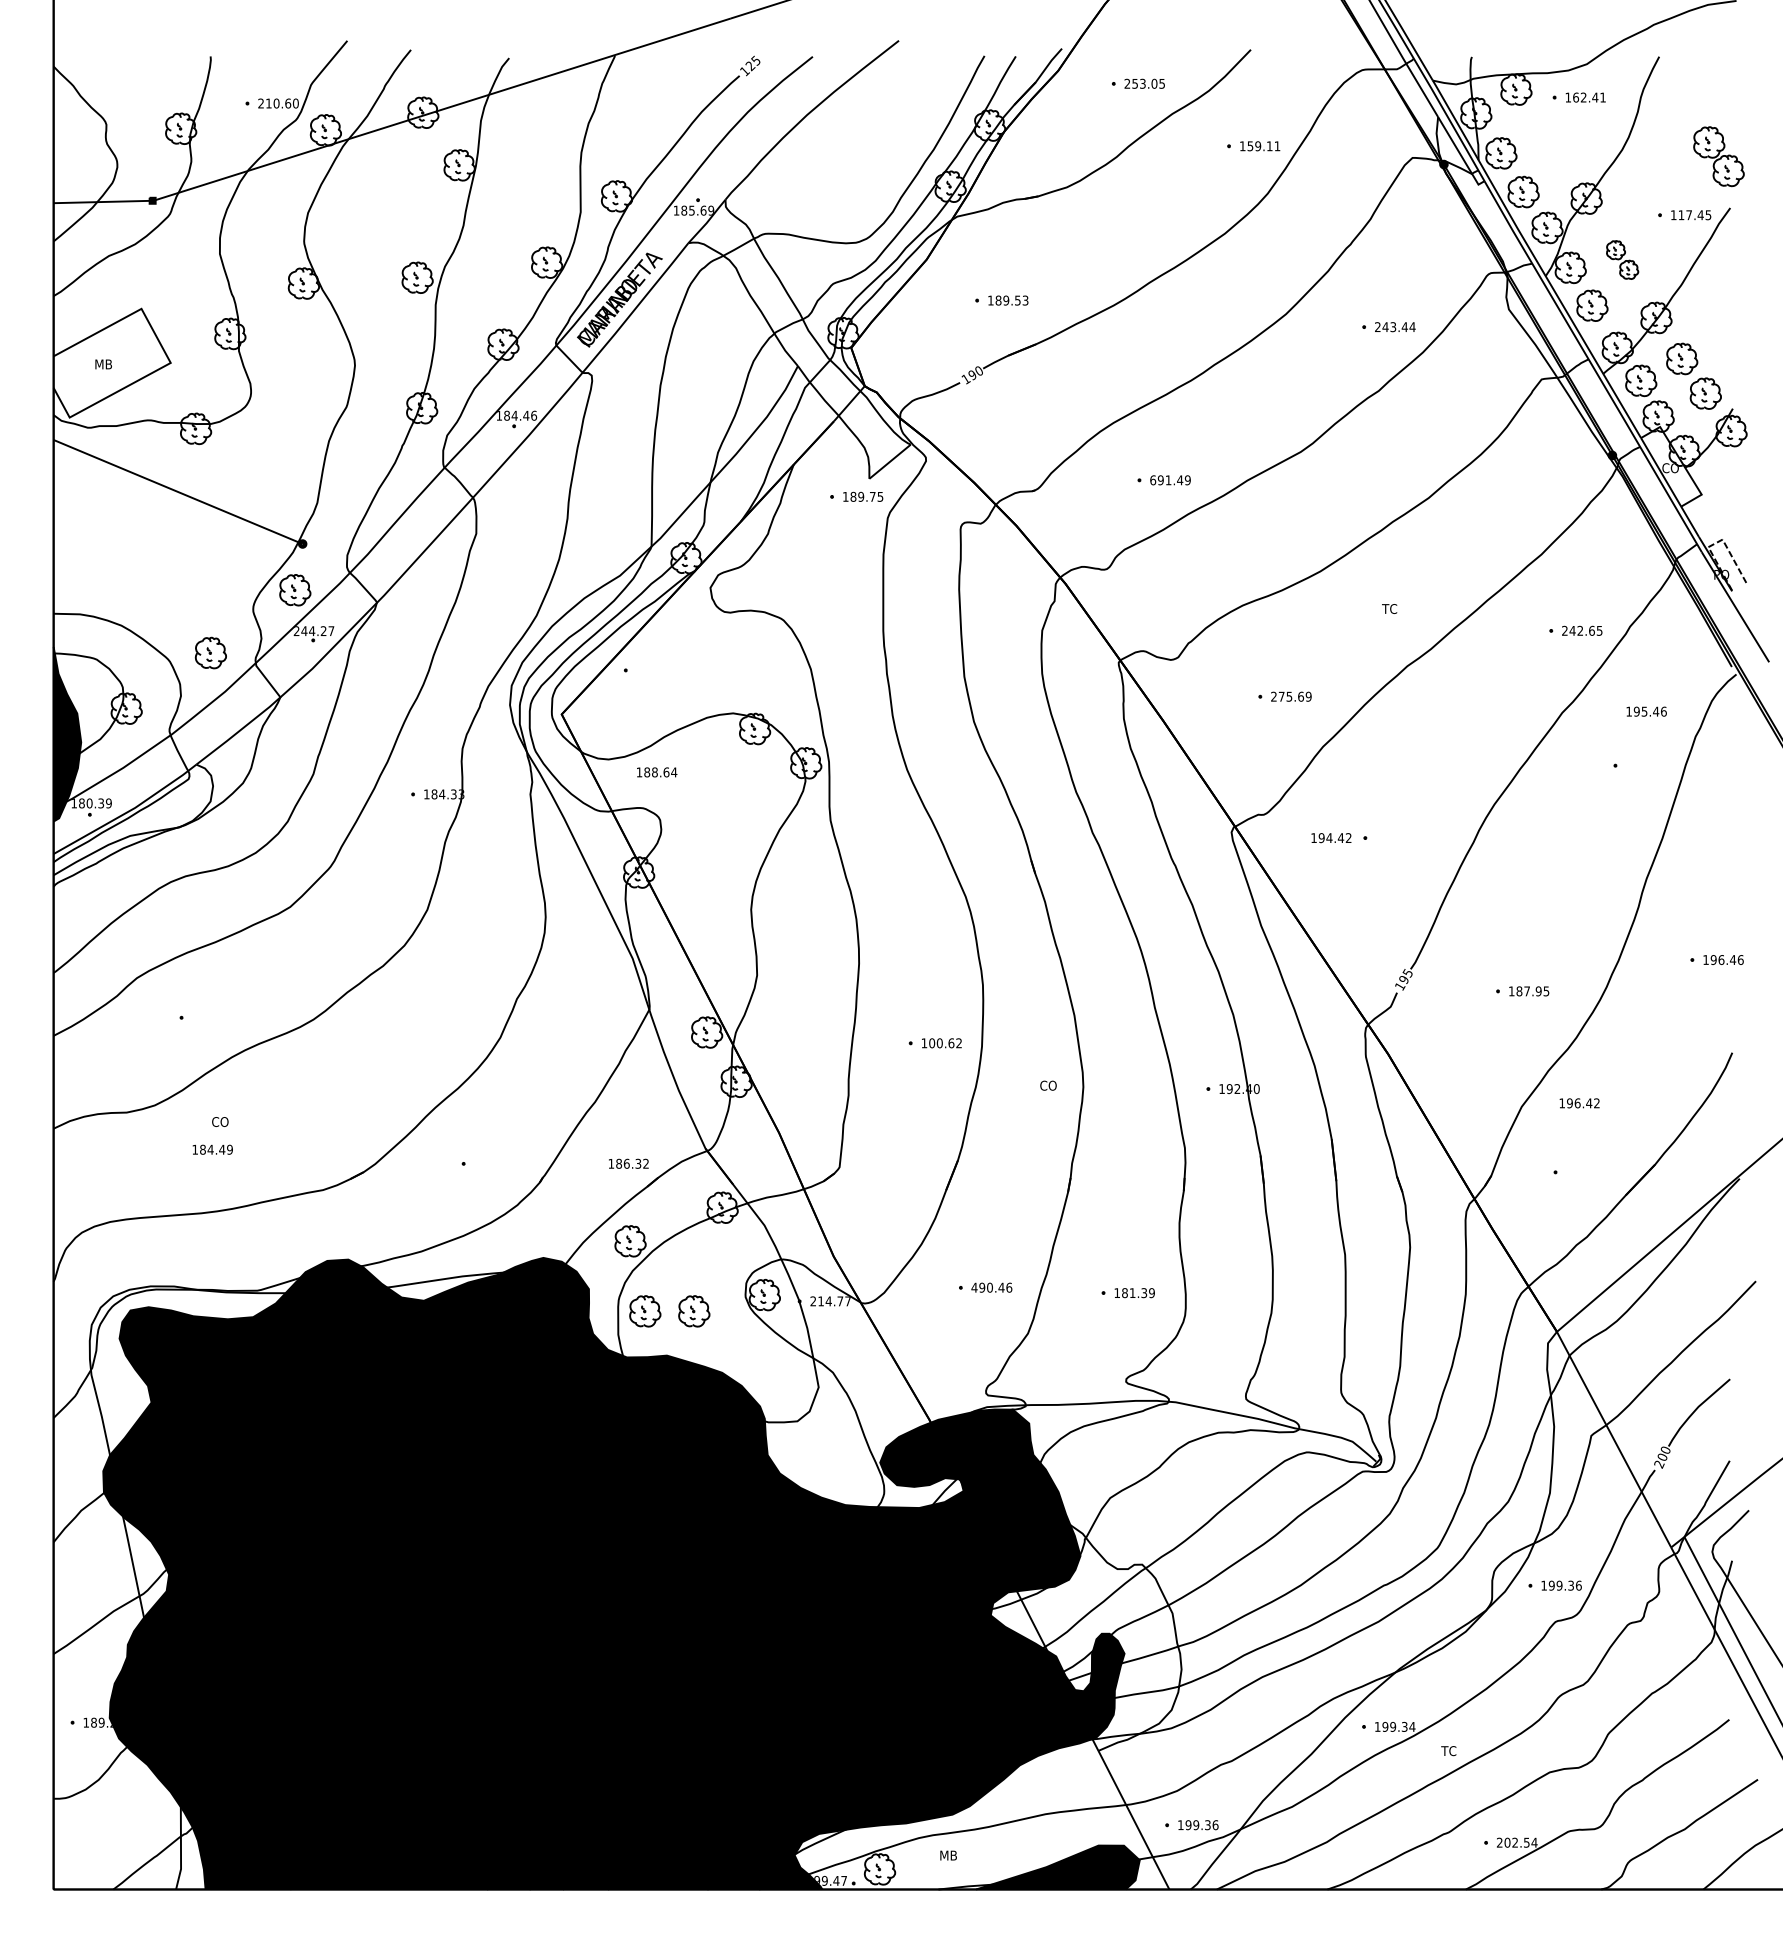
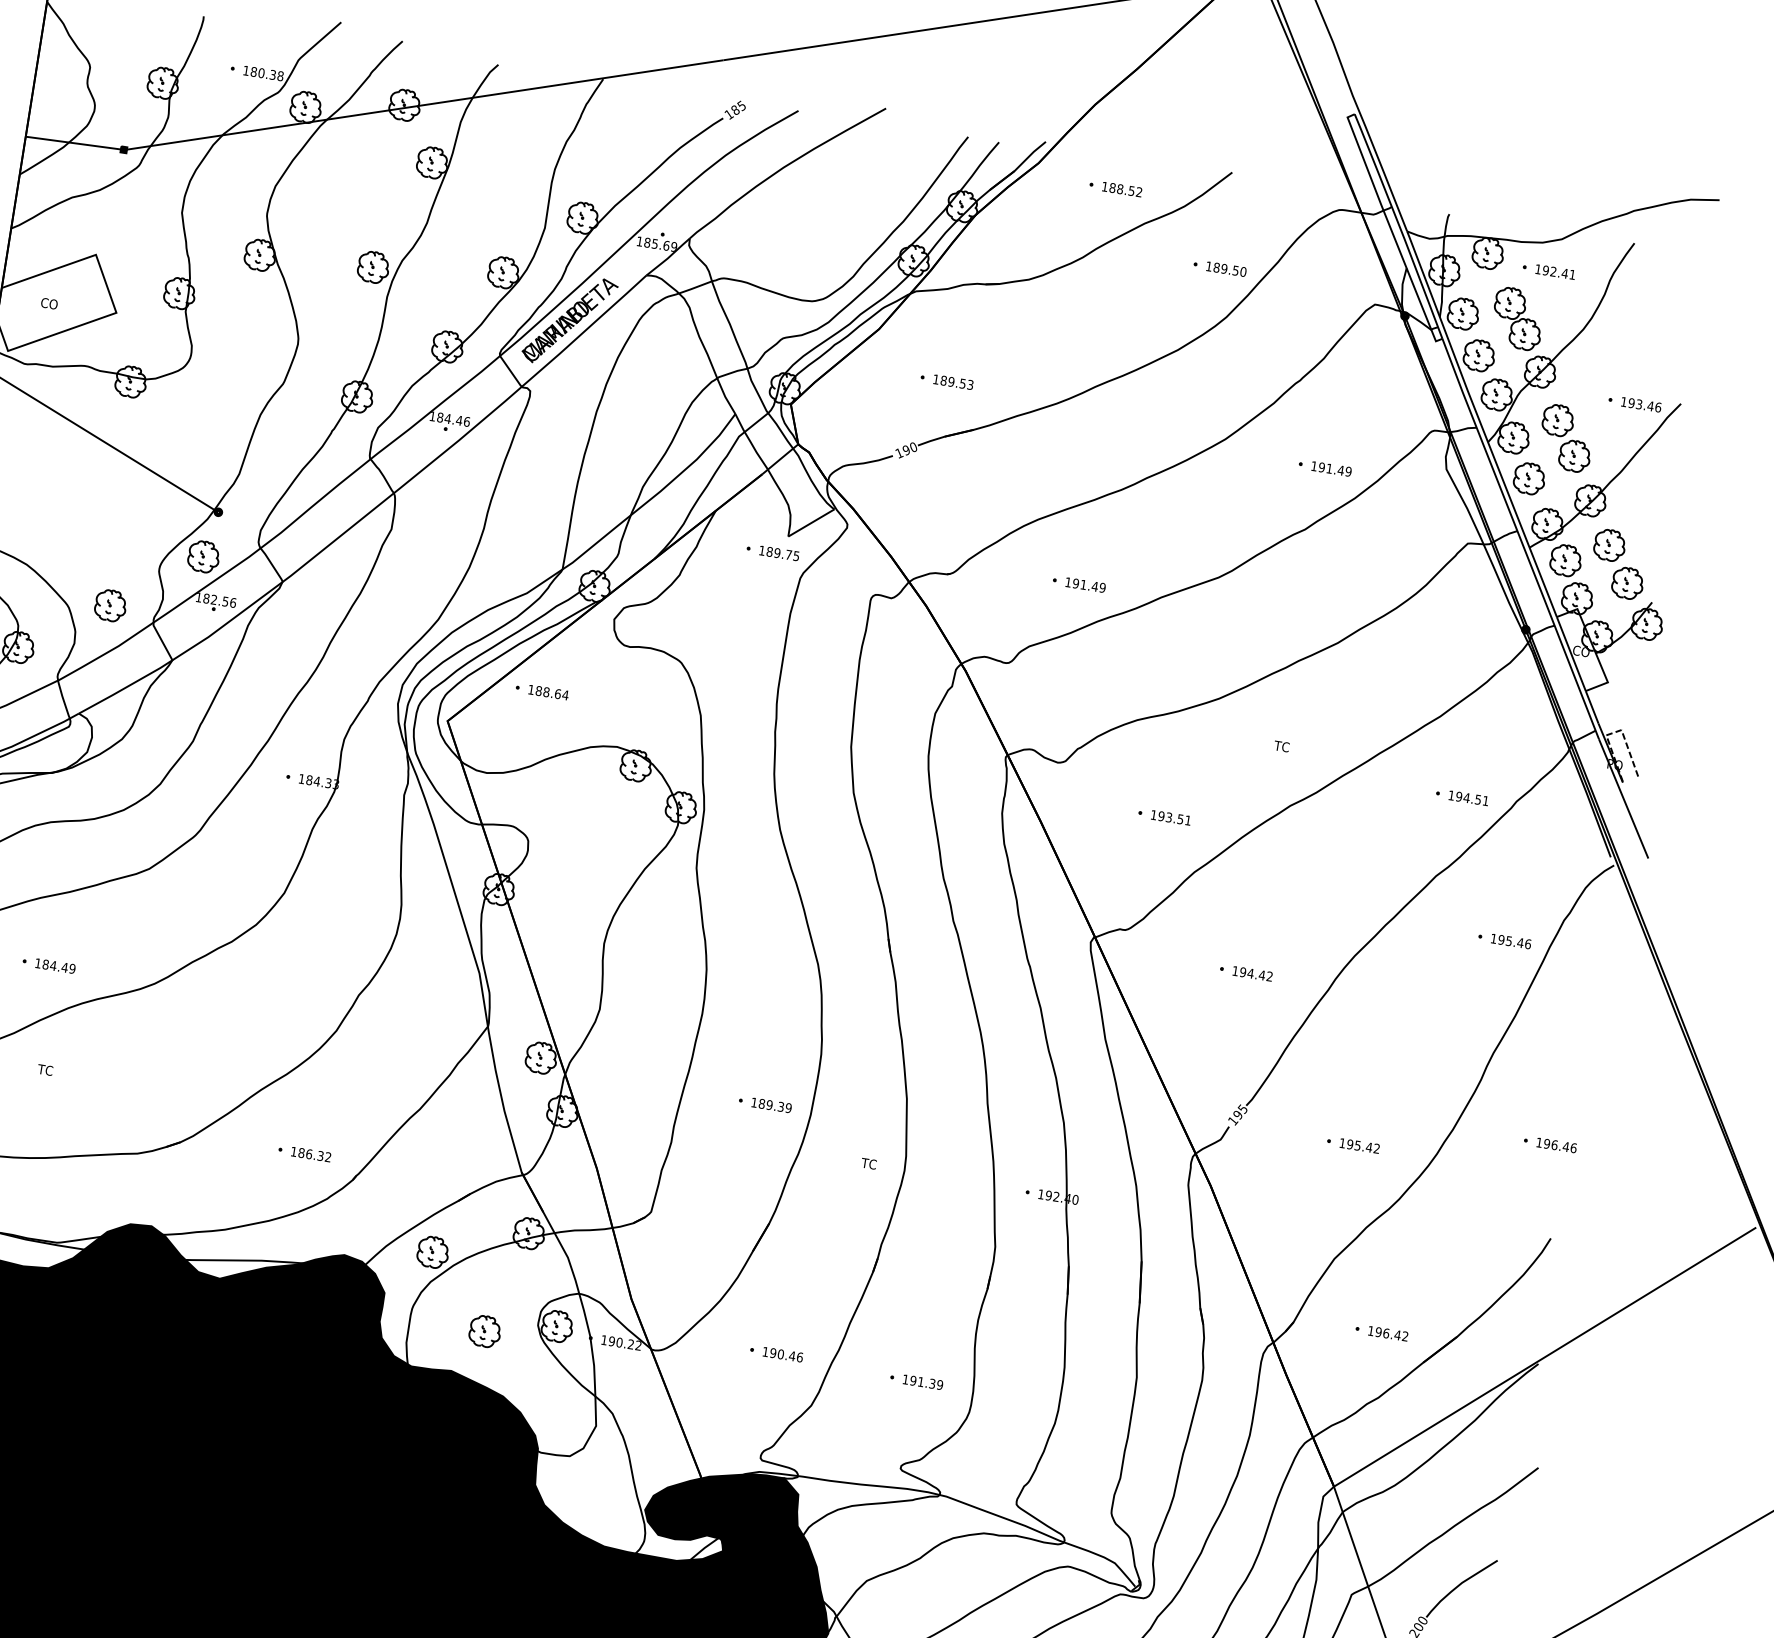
text: (750, 66) -> (735, 110), 125 -> 185
text: (1144, 83) -> (1121, 189), 253.05 -> 188.52
text: (1576, 97) -> (1546, 270), 162.41 -> 192.41
text: (278, 103) -> (263, 73), 210.60 -> 180.38
text: (1263, 146) -> (1229, 270), 159.11 -> 189.50
part: (1718, 156) -> (1517, 318), moved
text: (1694, 215) -> (1644, 405), 117.45 -> 193.46
part: (1622, 259) -> (1566, 437), size x1.67
text: (1395, 327) -> (1331, 469), 243.44 -> 191.49
text: (102, 364) -> (48, 303), MB -> CO
text: (1153, 480) -> (1068, 582), 691.49 -> 191.49
text: (1582, 630) -> (1468, 797), 242.65 -> 194.51
text: (313, 631) -> (215, 600), 244.27 -> 182.56
text: (1291, 696) -> (1171, 817), 275.69 -> 193.51
text: (1646, 711) -> (1511, 941), moved
text: (657, 772) -> (549, 692), moved
text: (1331, 838) -> (1252, 974), moved
text: (1532, 991) -> (1363, 1146), 187.95 -> 195.42
text: (945, 1043) -> (775, 1106), 100.62 -> 189.39
text: (1047, 1085) -> (869, 1163), CO -> TC
text: (1579, 1103) -> (1388, 1333), moved
text: (219, 1122) -> (45, 1070), CO -> TC
text: (212, 1149) -> (55, 965), moved
text: (628, 1163) -> (310, 1154), moved
text: (974, 1287) -> (765, 1351), 490.46 -> 190.46
text: (1124, 1293) -> (912, 1381), 181.39 -> 191.39
text: (830, 1301) -> (621, 1343), 214.77 -> 190.22
part: (645, 1311) -> (436, 1323), removed

